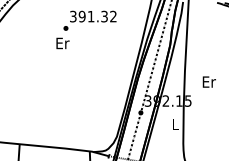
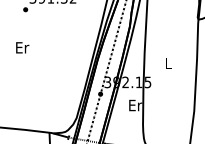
text: (62, 43) -> (22, 47), moved
text: (208, 81) -> (168, 62), Er -> L
text: (175, 123) -> (135, 104), L -> Er

